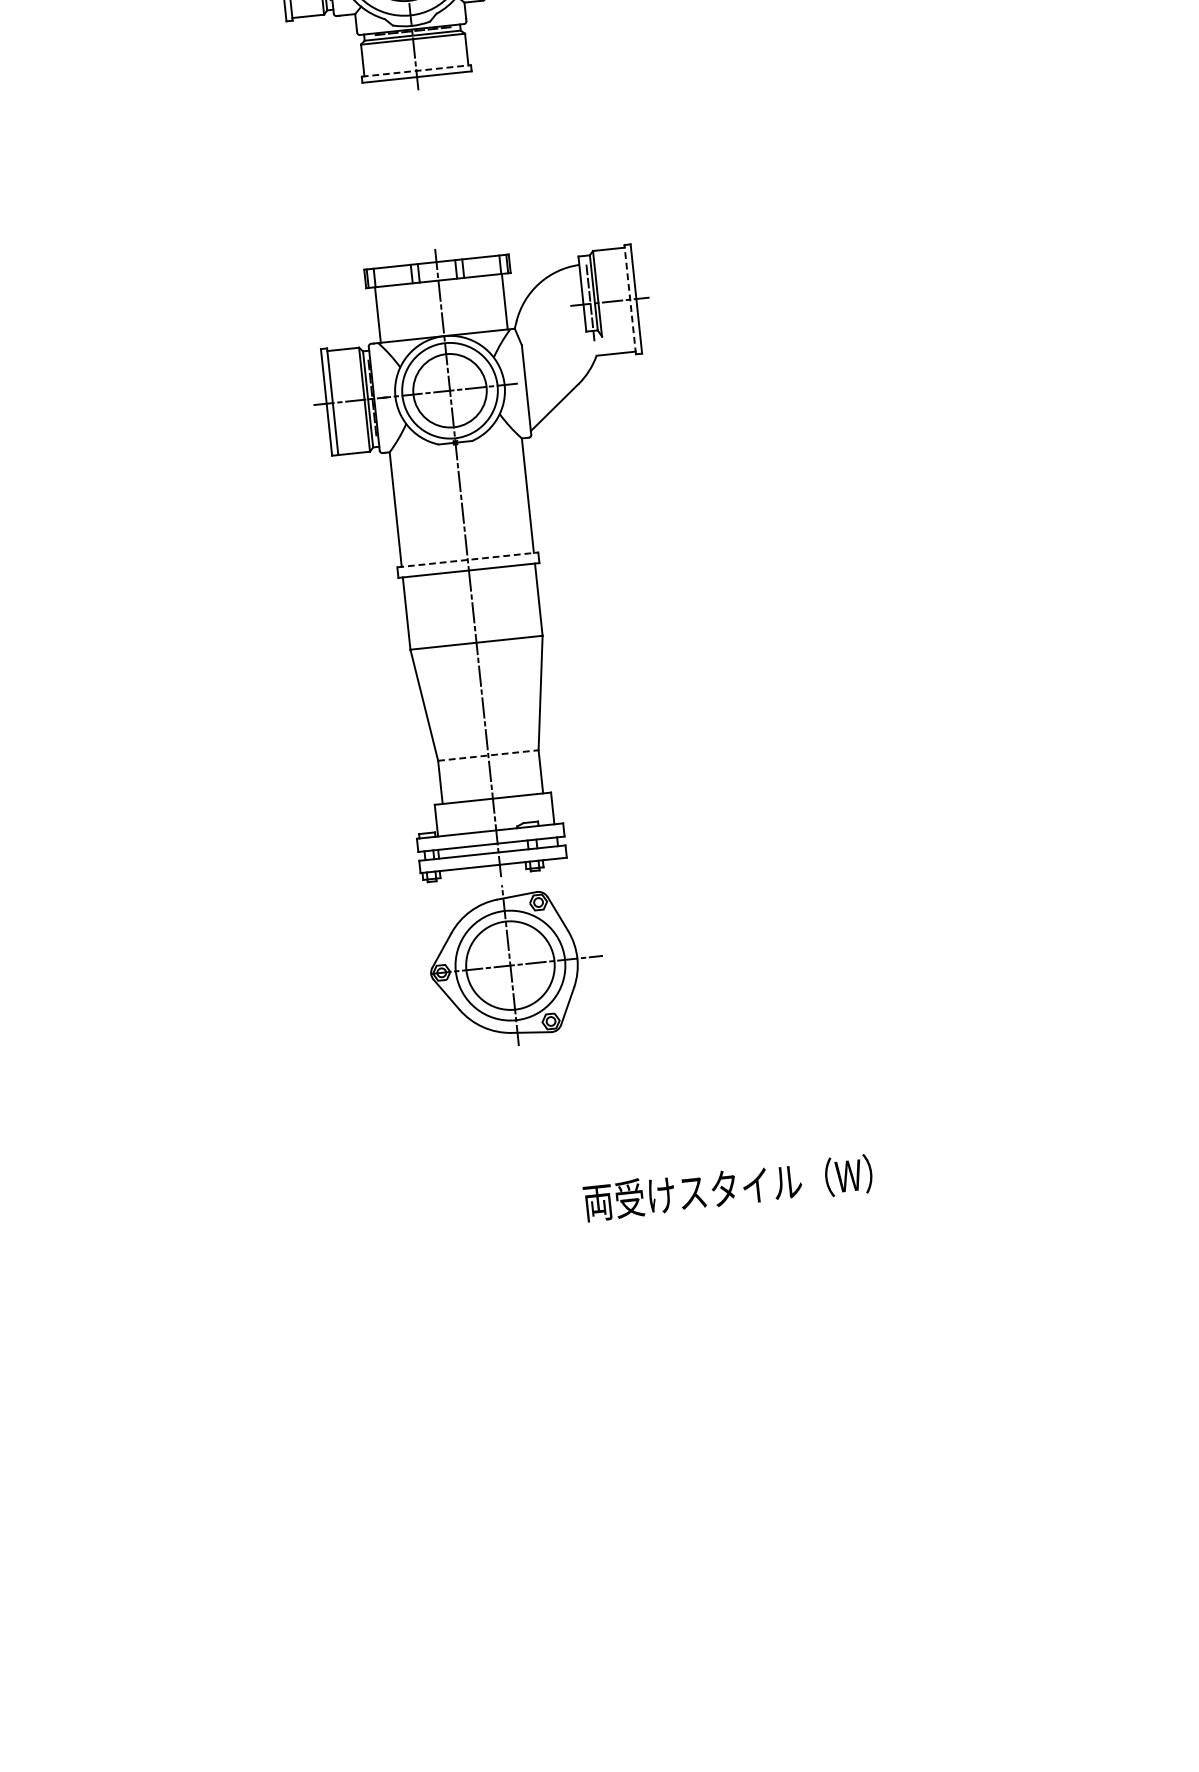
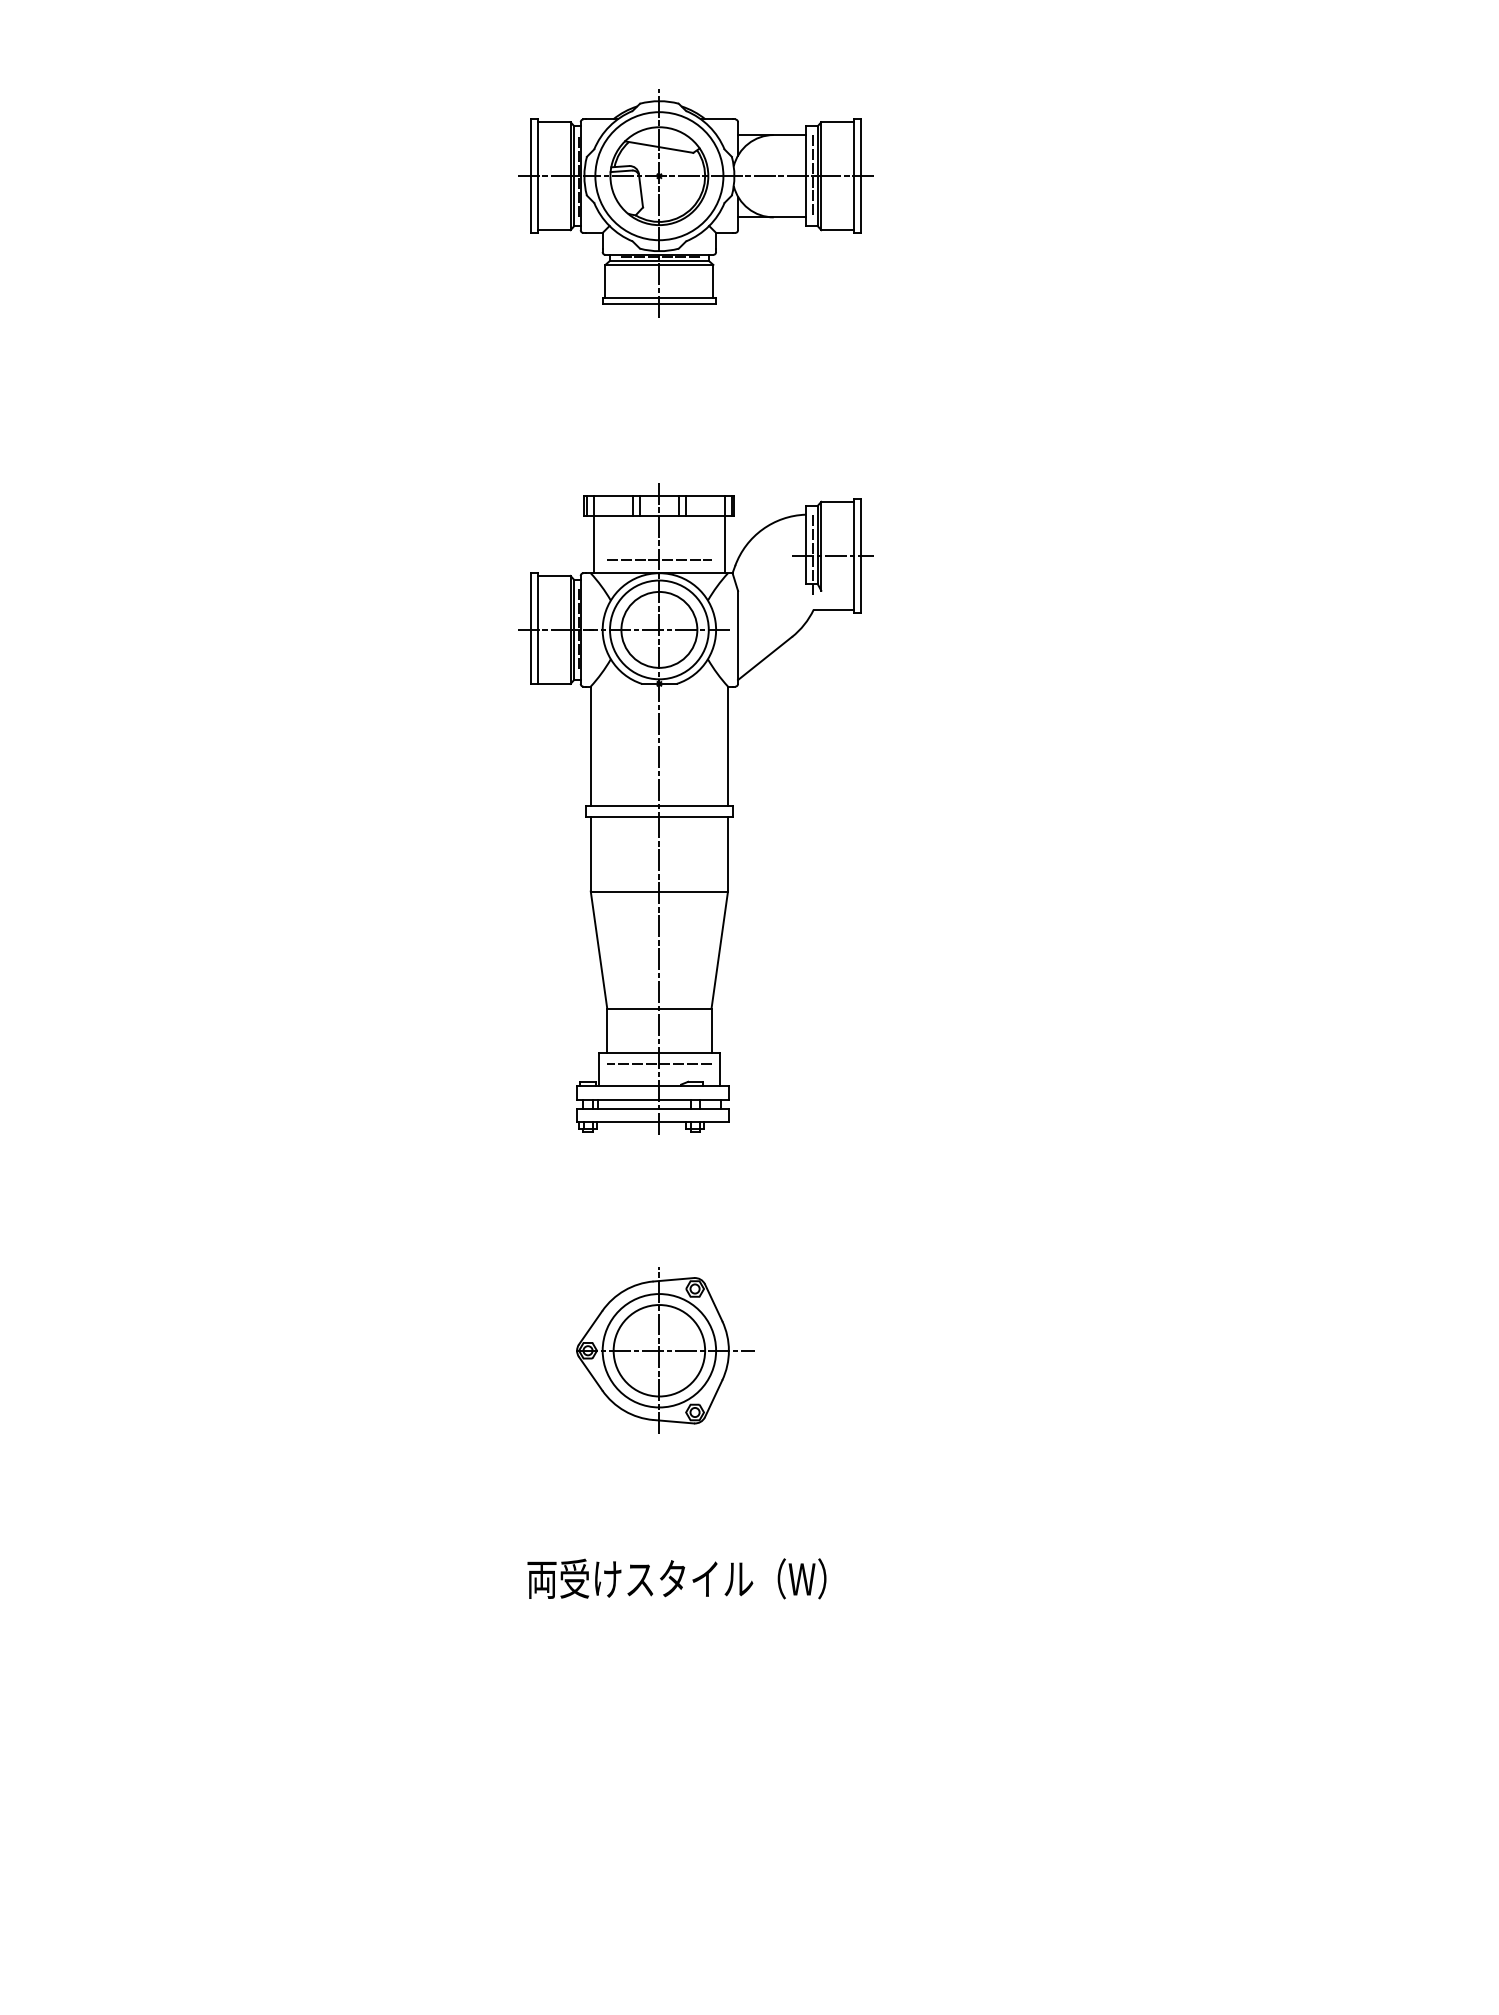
line: (416, 70) -> (659, 297), dashed -> solid
line: (630, 299) -> (854, 555), dashed -> solid
line: (443, 323) -> (659, 560), added
line: (467, 559) -> (659, 805), dashed -> solid
line: (488, 755) -> (659, 1008), dashed -> solid
line: (494, 808) -> (659, 1063), added
part: (516, 964) -> (665, 1350), moved
text: (727, 1187) -> (676, 1578), moved

